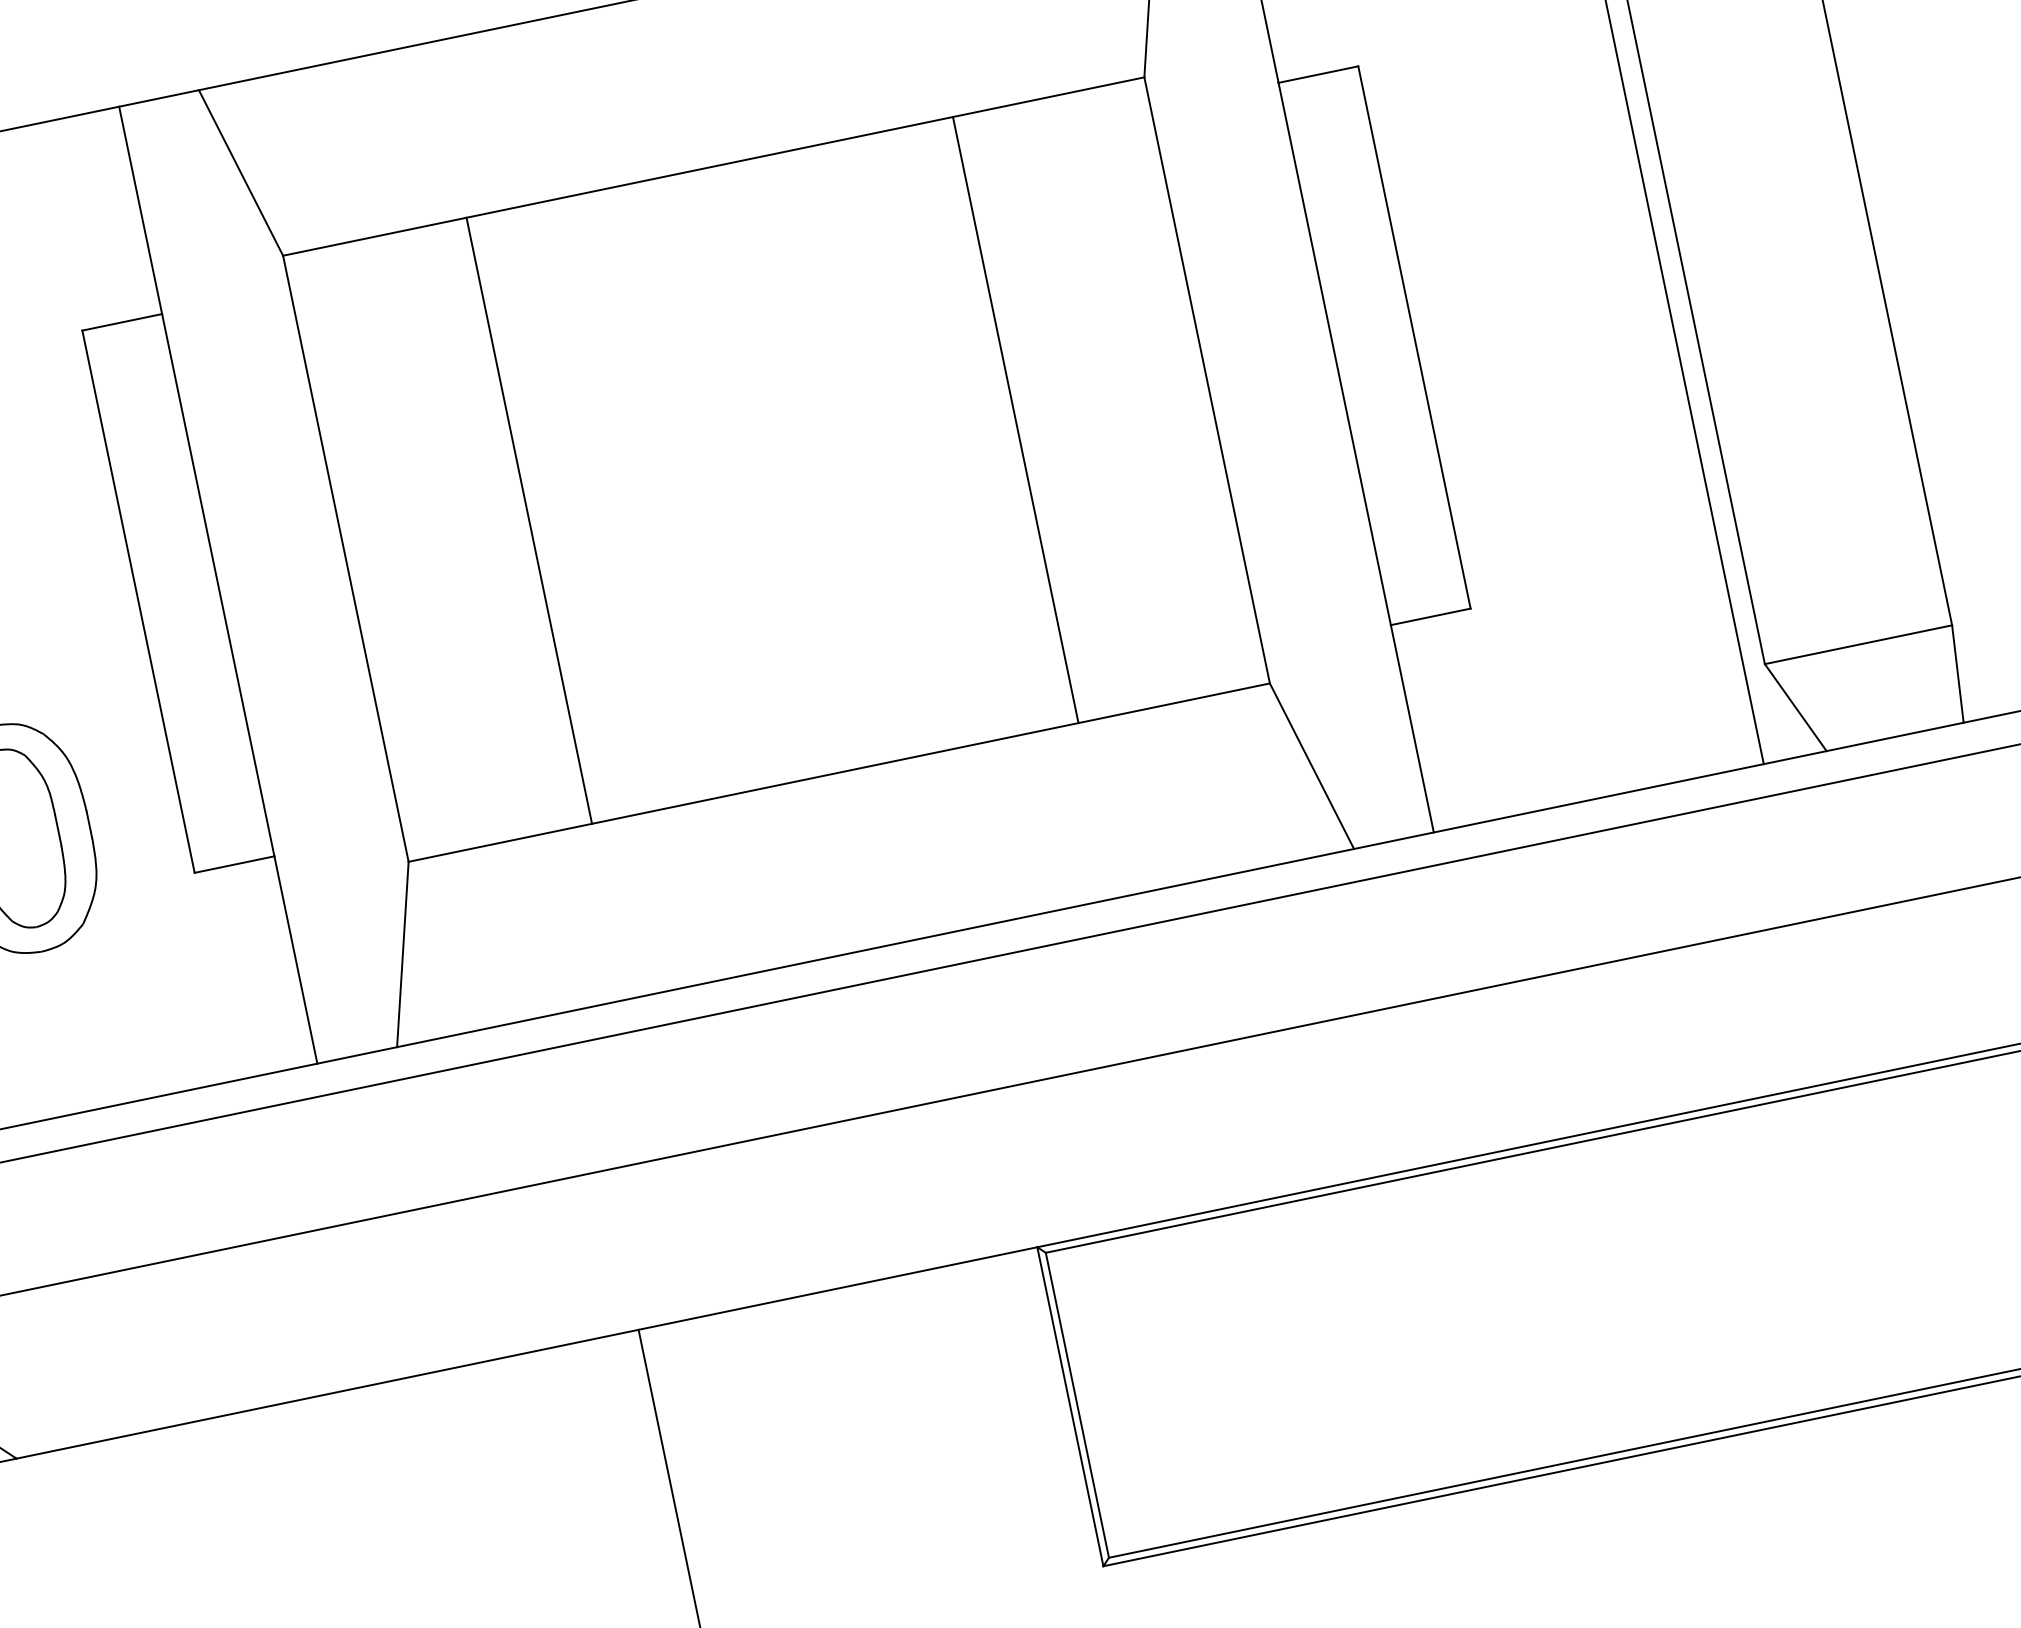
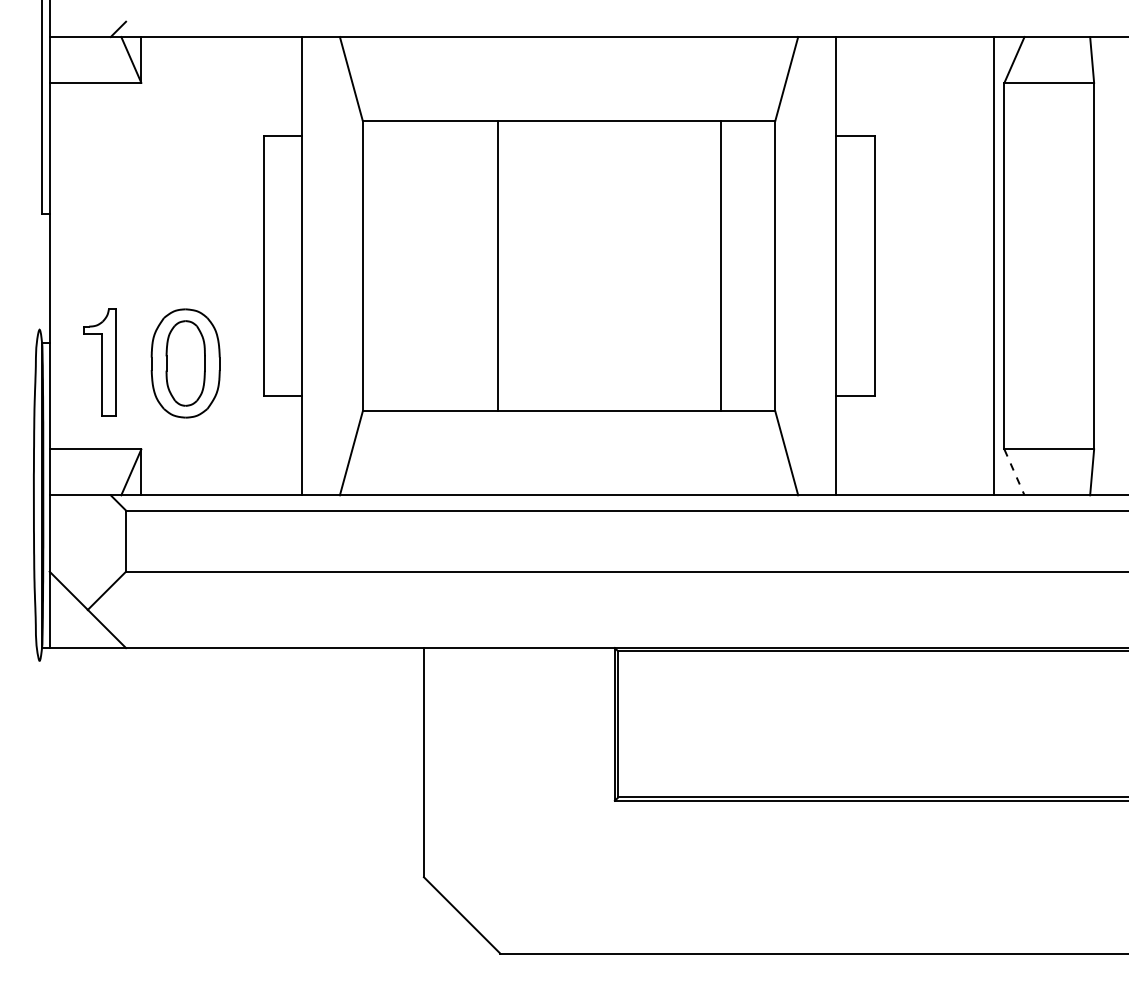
line: (1015, 420) -> (720, 266), moved
line: (529, 521) -> (497, 266), moved
line: (1795, 707) -> (1014, 472), solid -> dashed

